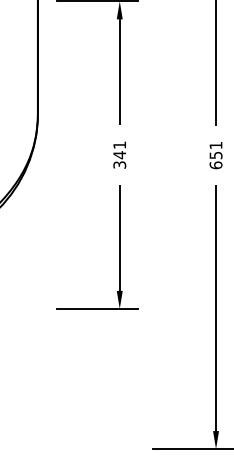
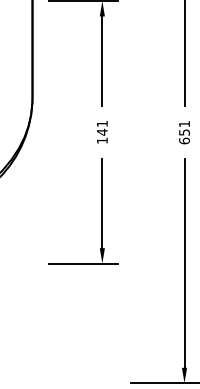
text: (118, 164) -> (101, 140), 341 -> 141

